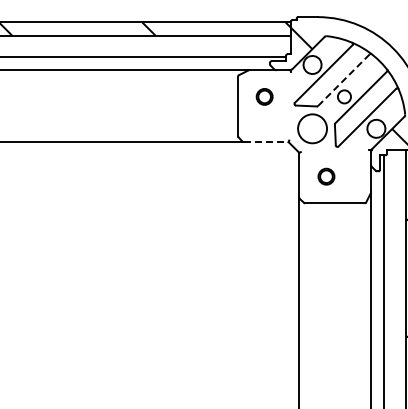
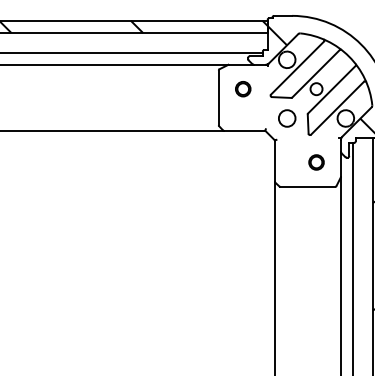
line: (344, 79) -> (316, 73), dashed -> solid
circle: (312, 128) -> (287, 118), size x0.62
line: (266, 142) -> (244, 131), dashed -> solid
part: (326, 176) -> (316, 162), moved

